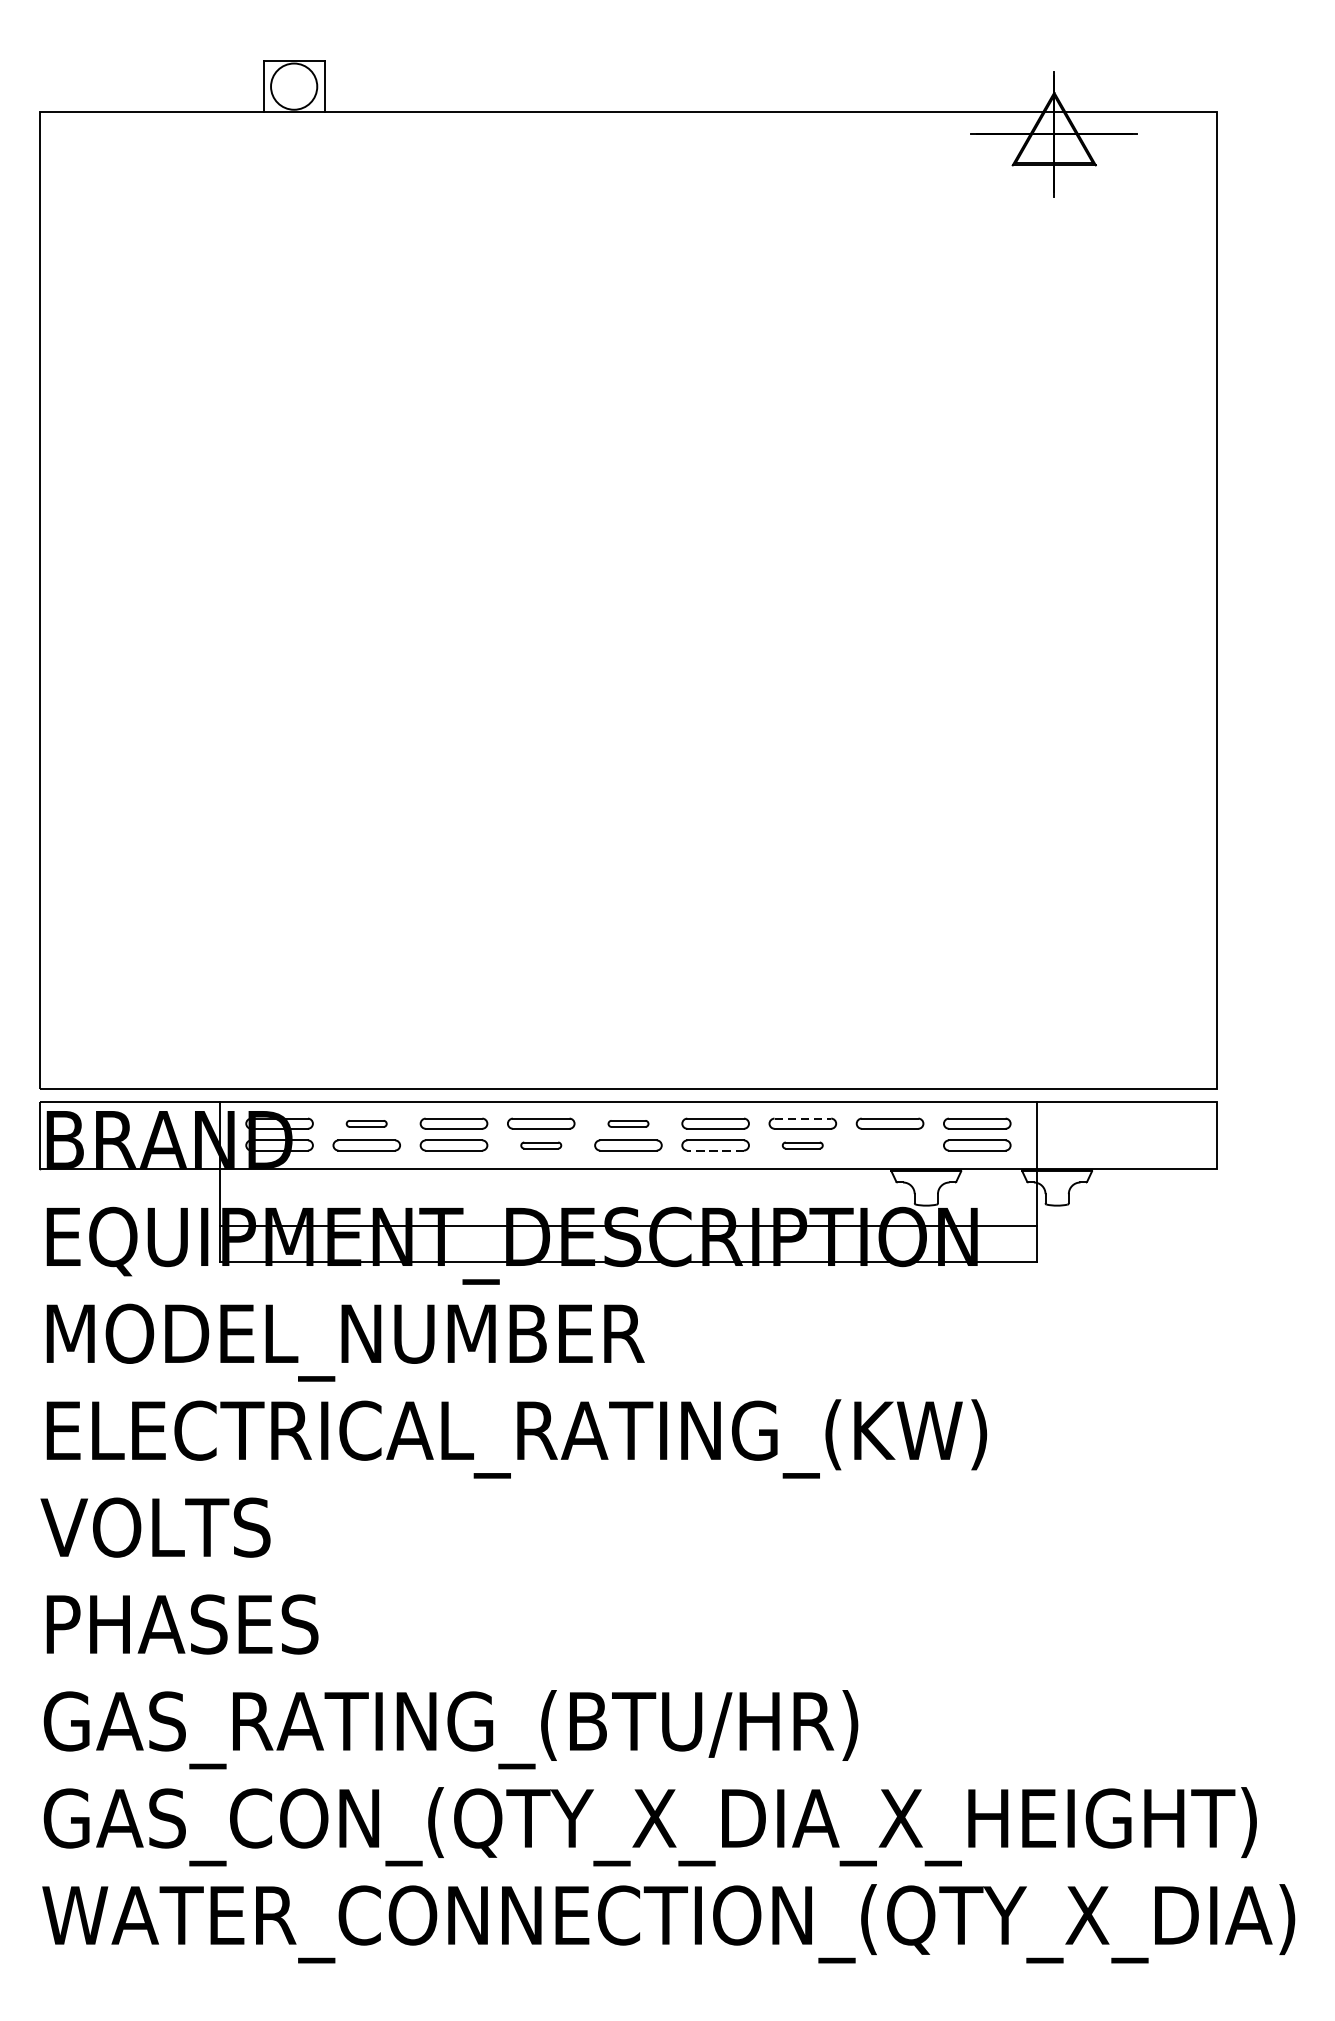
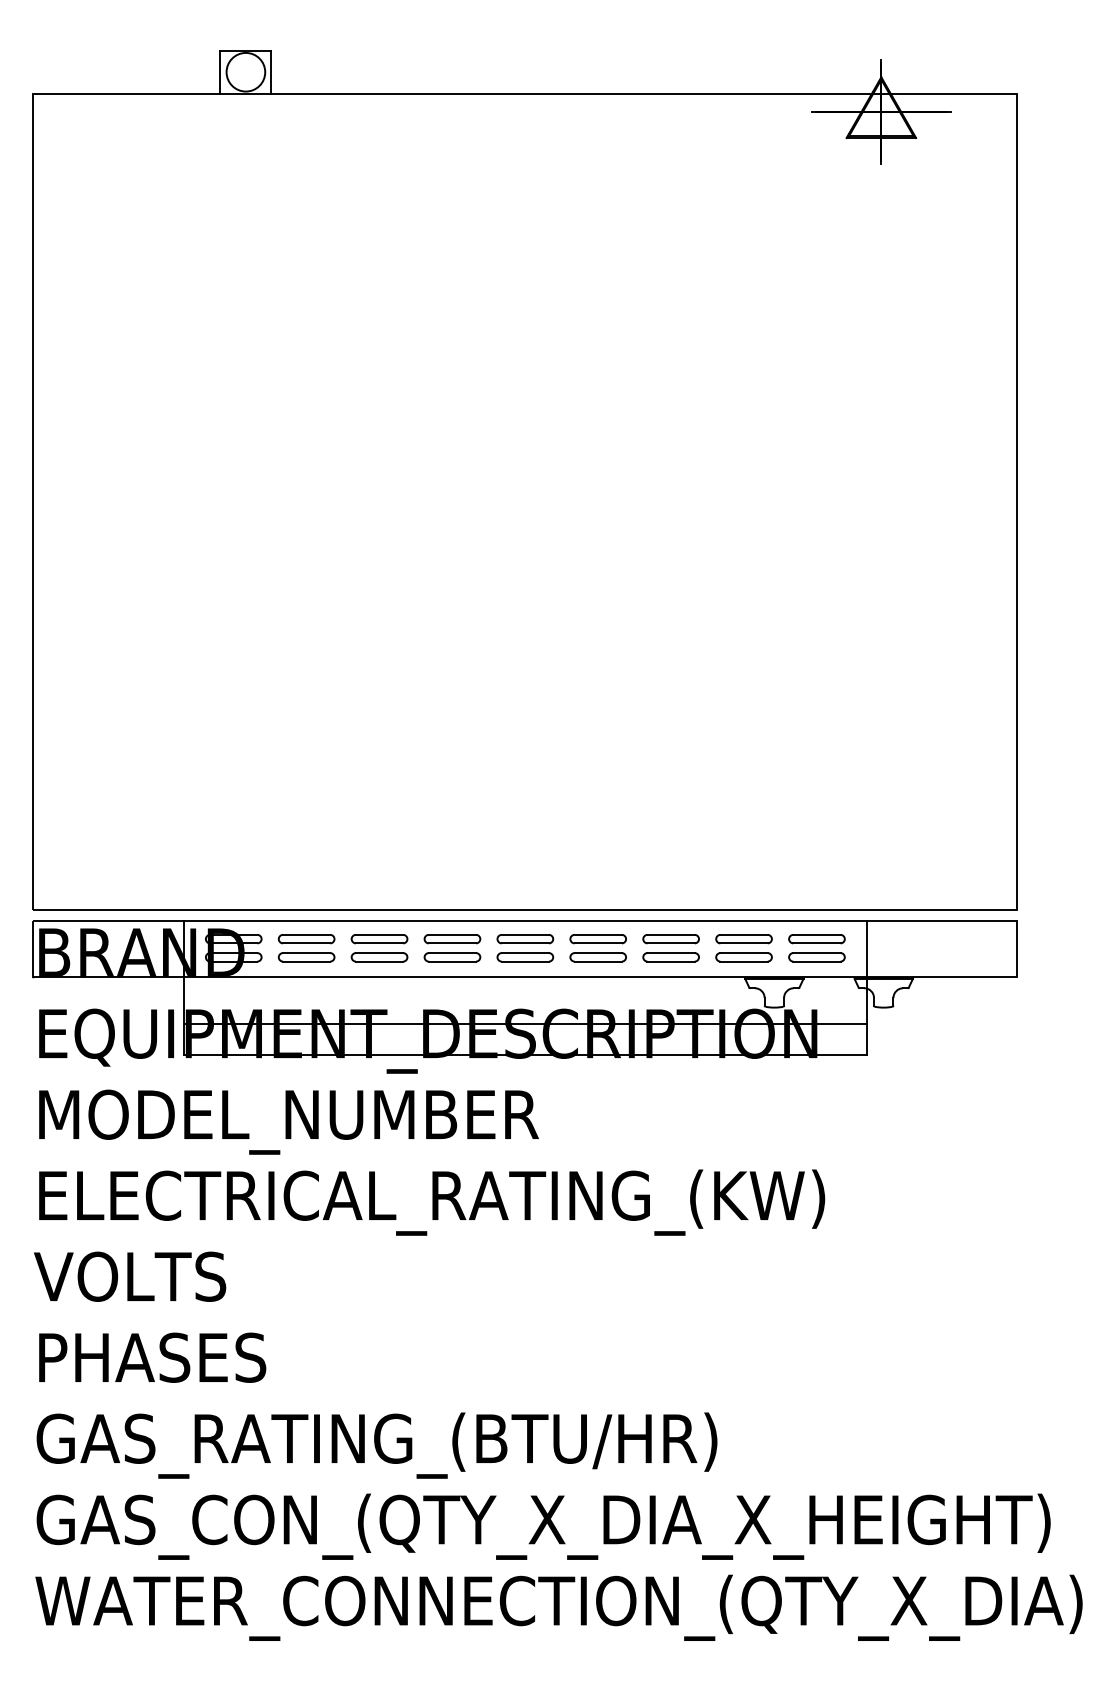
line: (803, 1118) -> (671, 934), dashed -> solid
part: (366, 1124) -> (306, 939), size x1.67
part: (628, 1124) -> (525, 939), size x1.67
part: (541, 1145) -> (452, 957), size x1.67
part: (802, 1145) -> (670, 957), size x1.67
part: (889, 1145) -> (743, 957), added
line: (715, 1150) -> (598, 961), dashed -> solid

